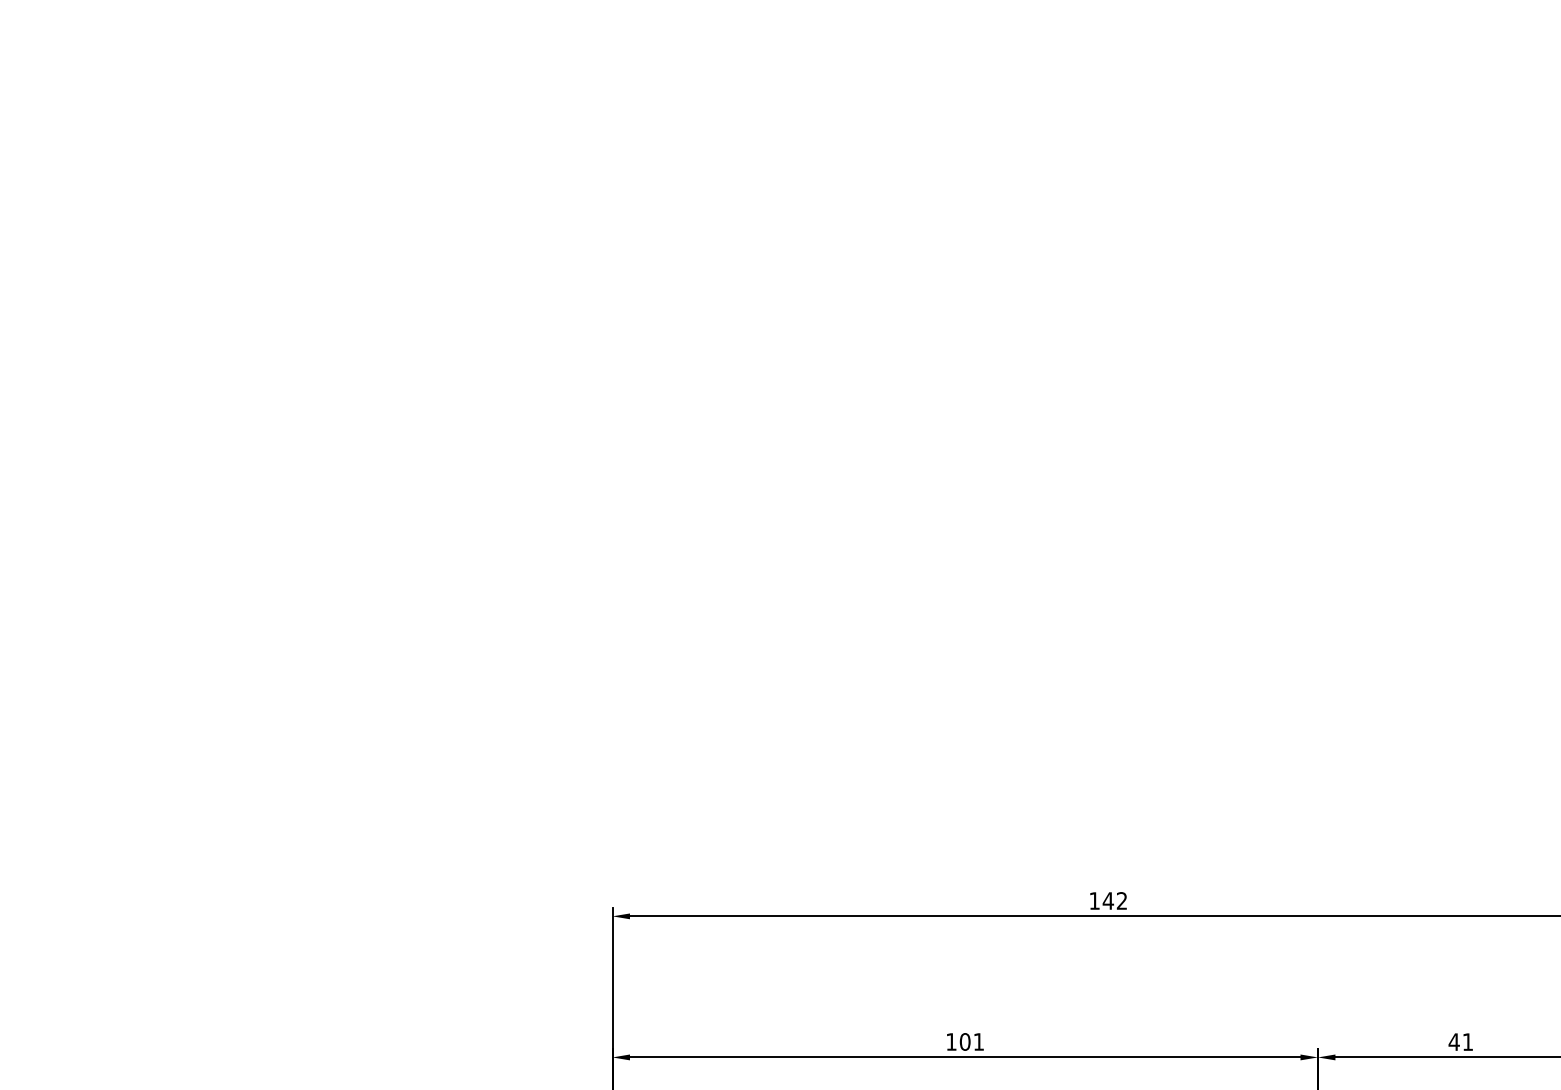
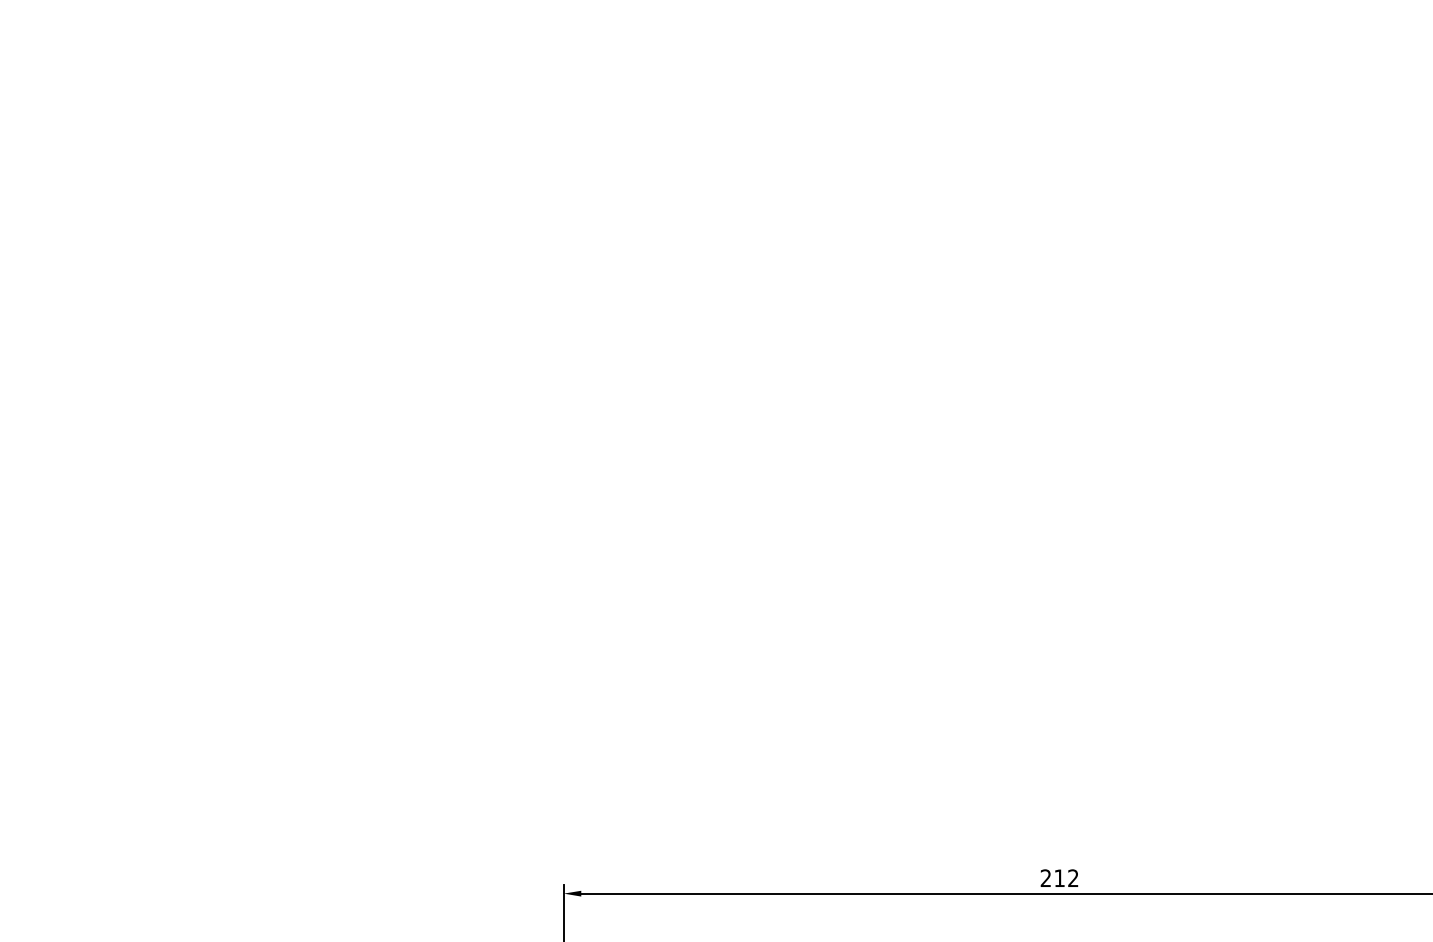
text: (1101, 900) -> (1052, 877), 142 -> 212

